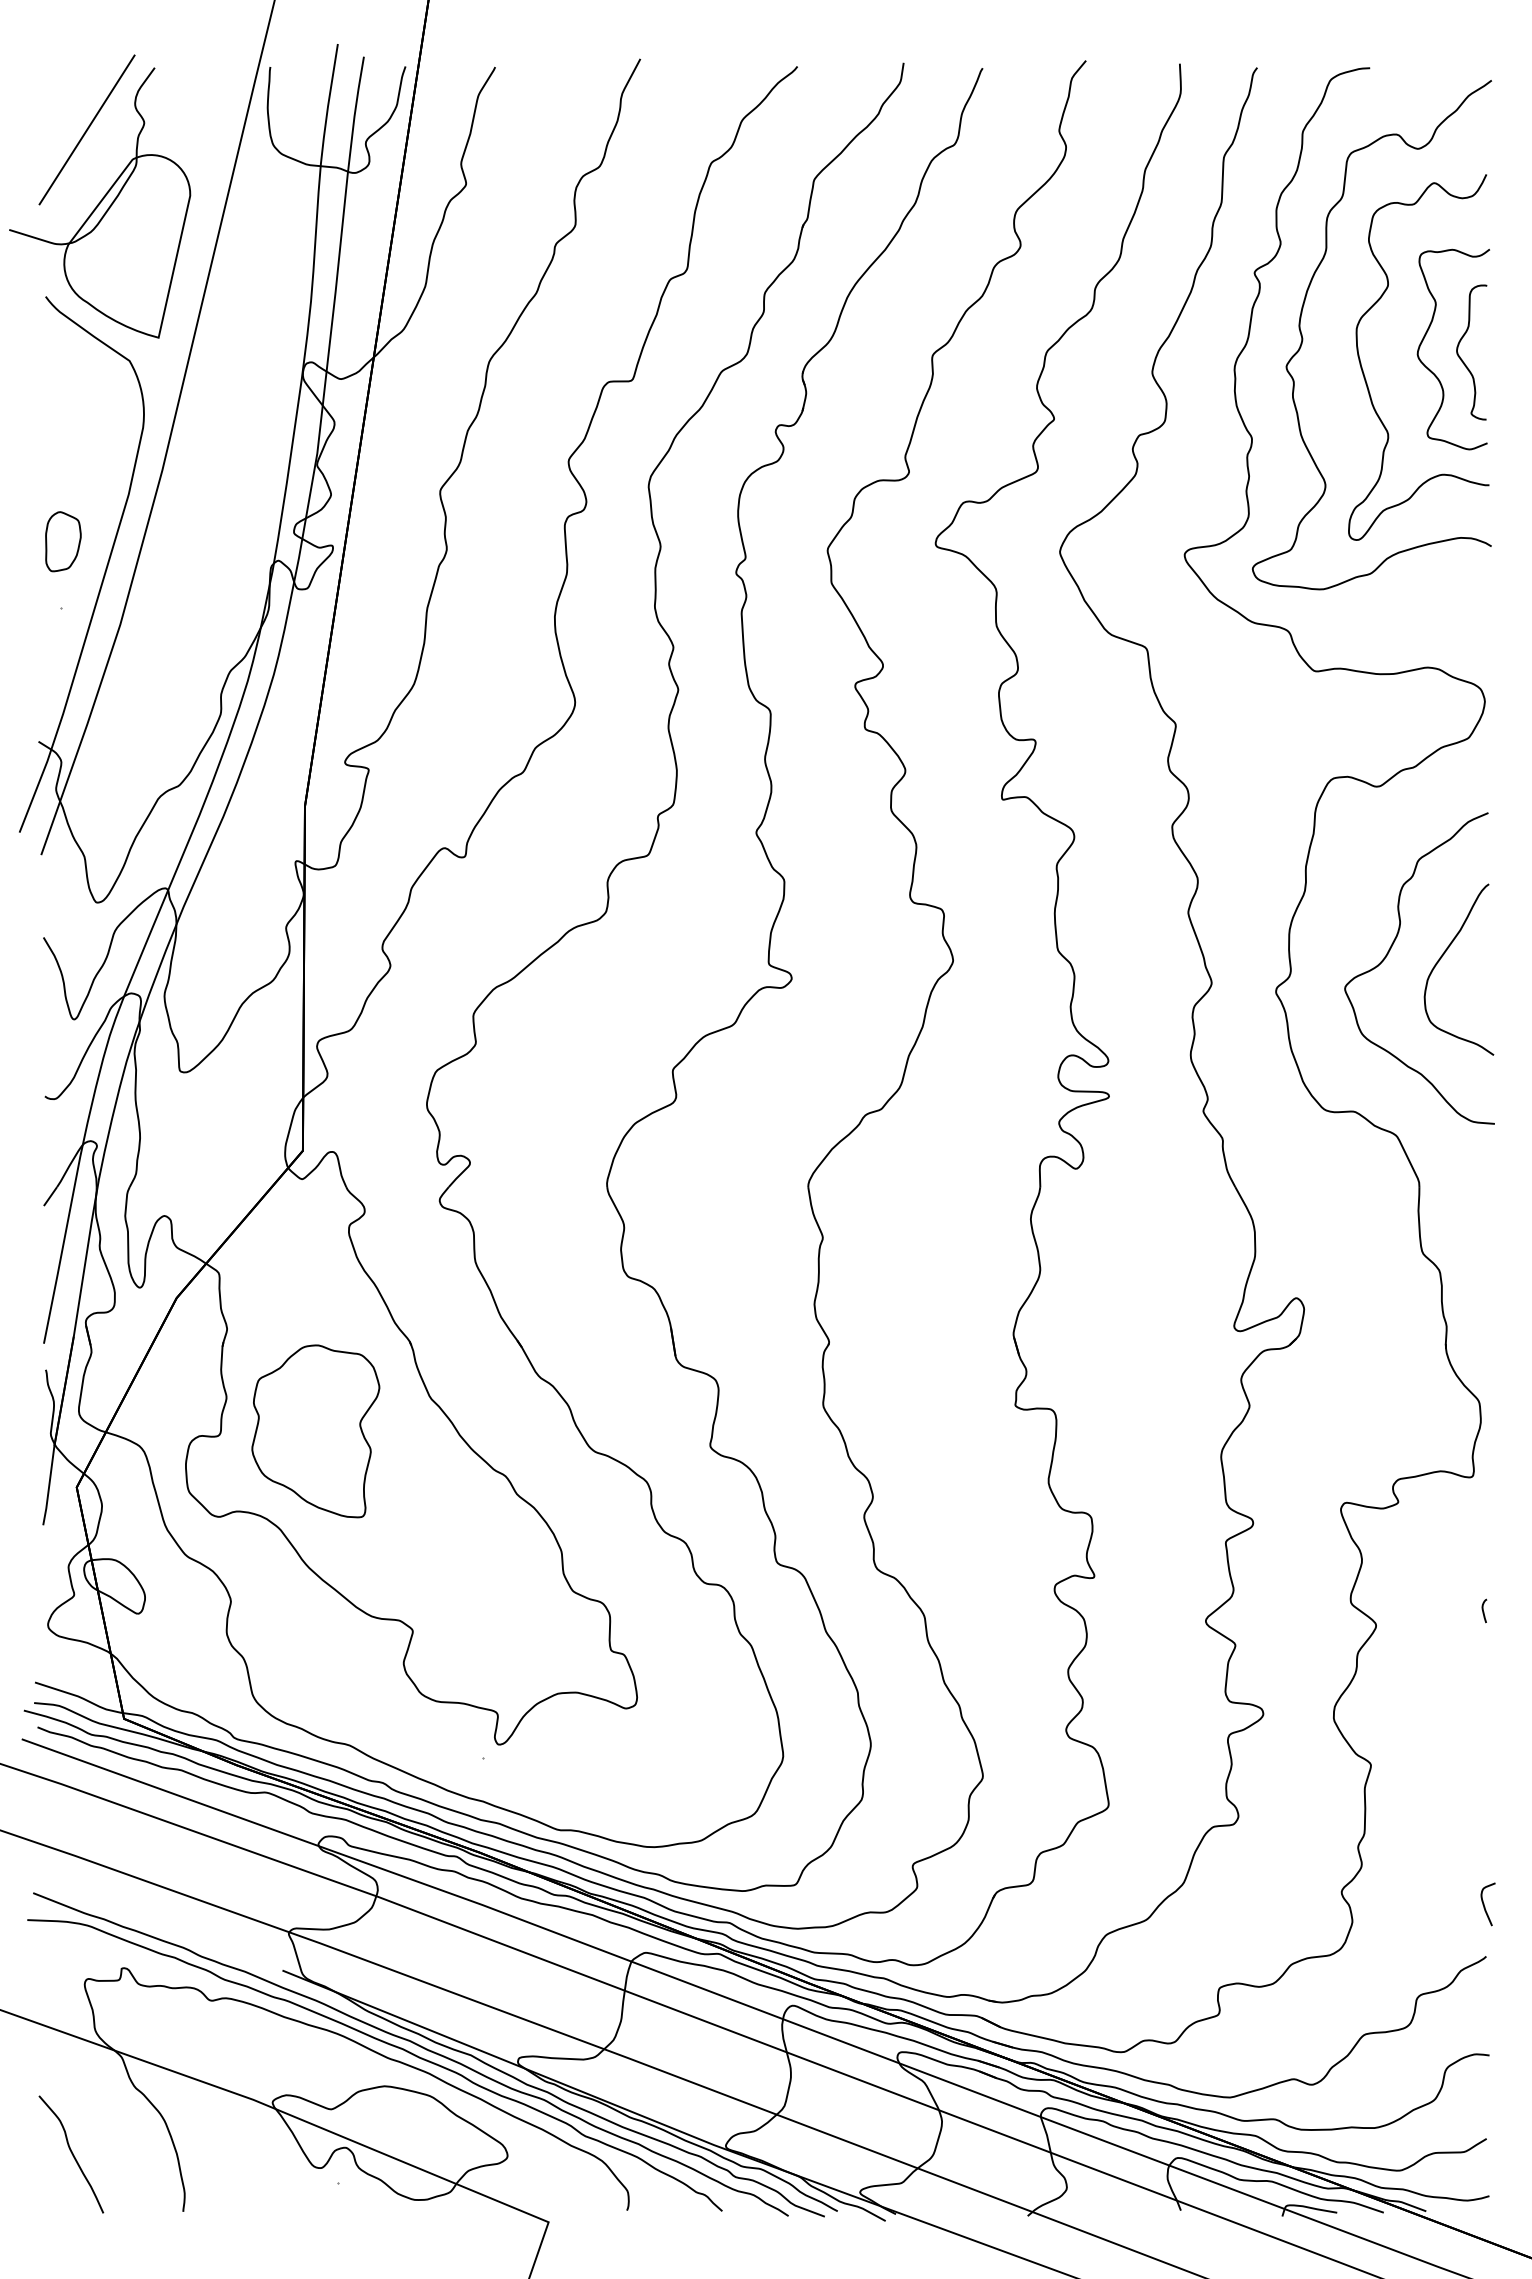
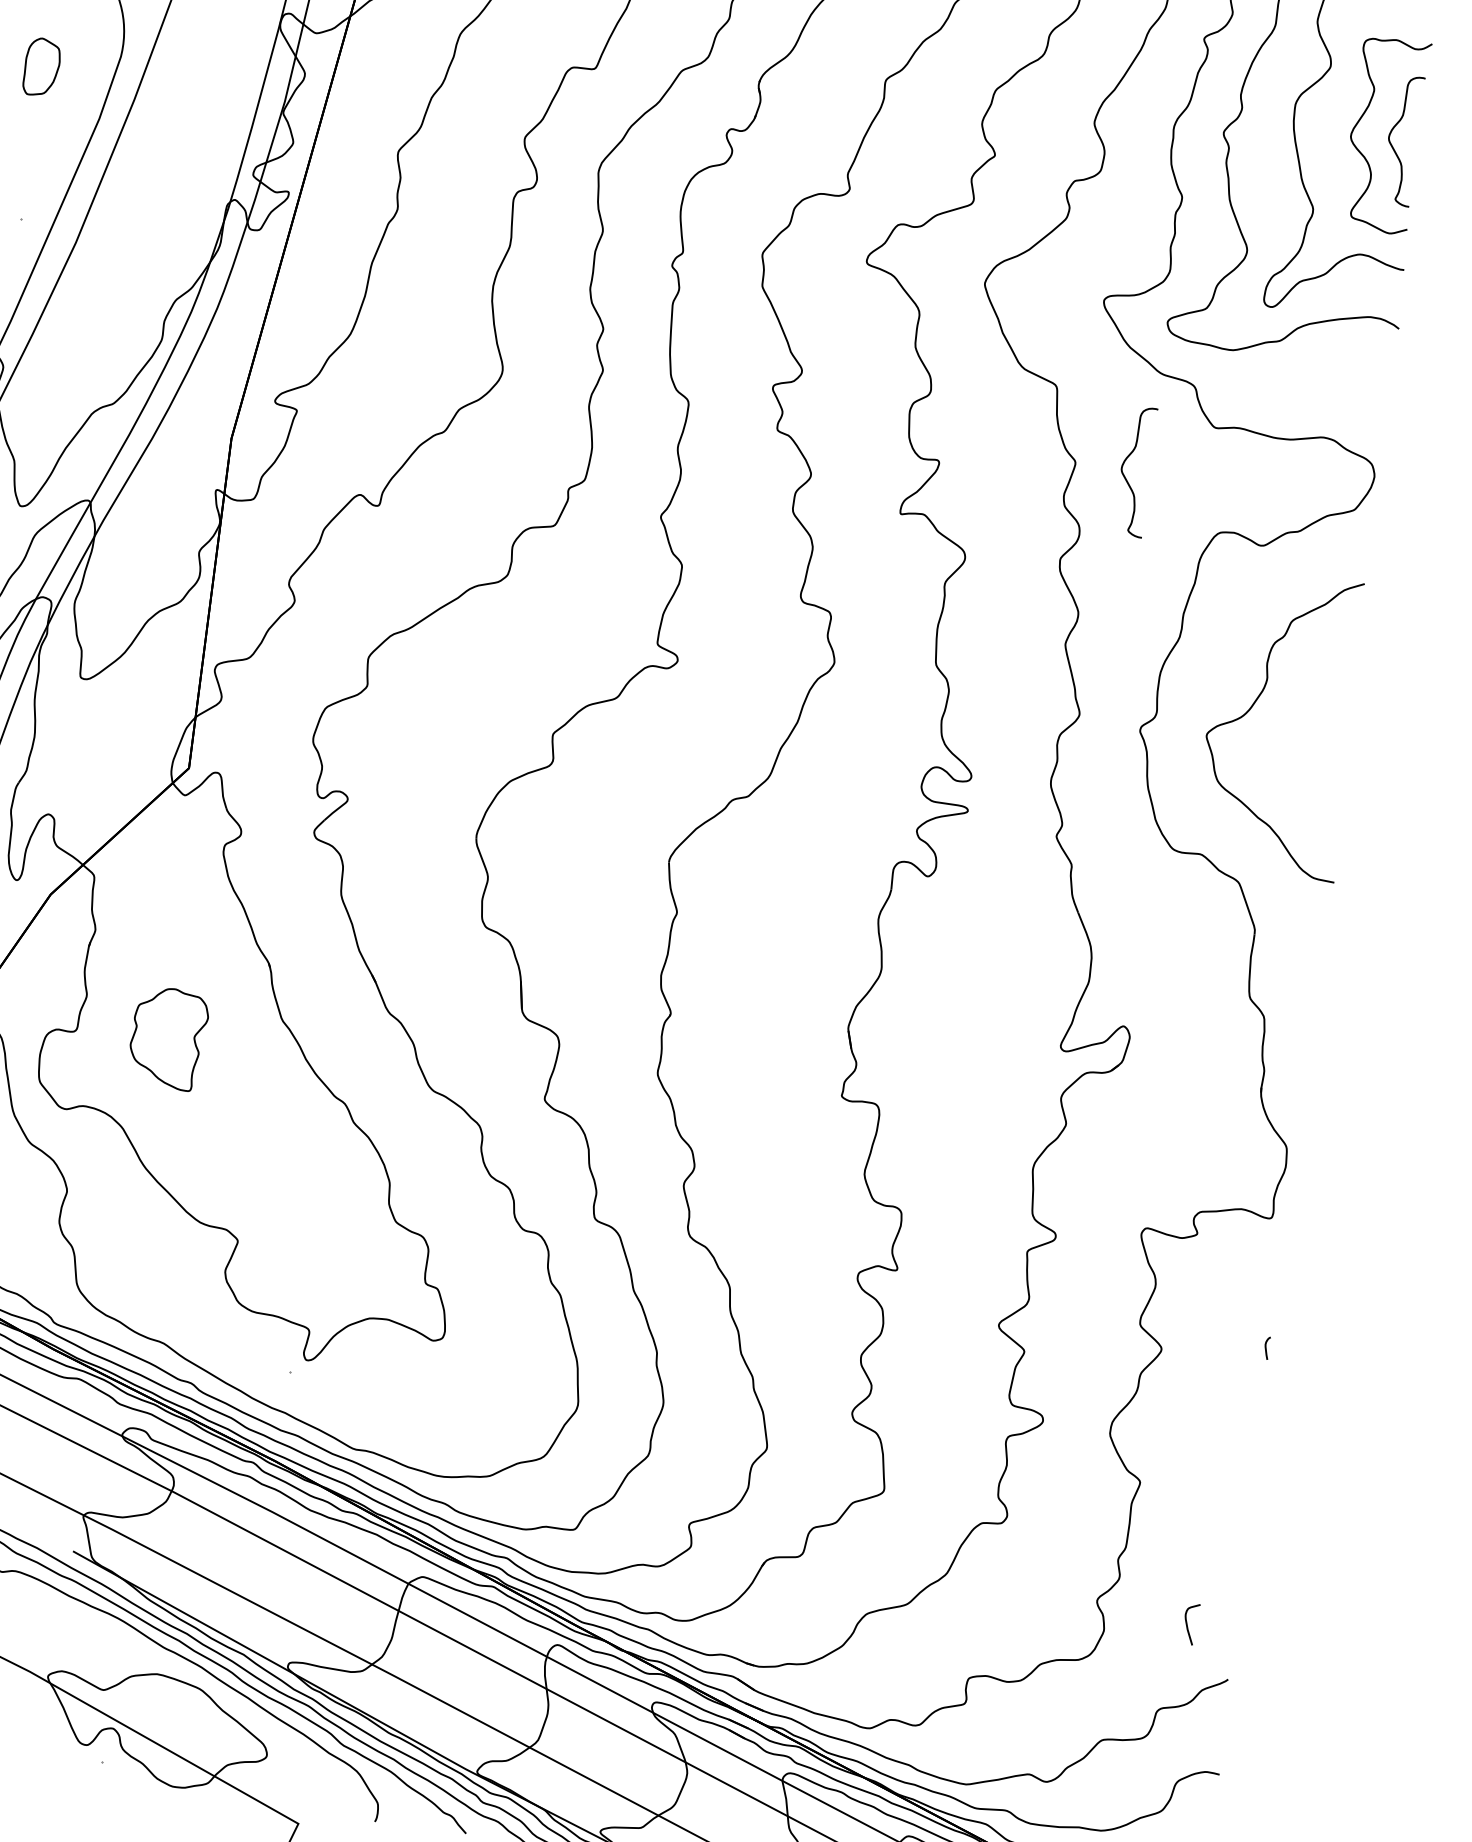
part: (63, 541) -> (42, 67), moved
curve: (1229, 733) -> (1125, 477), added
curve: (1442, 957) -> (1303, 717), removed
part: (315, 1431) -> (168, 1038), size x0.6
curve: (1485, 1906) -> (1188, 1625), moved

